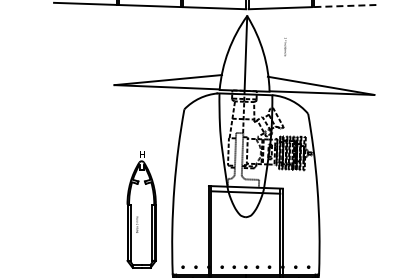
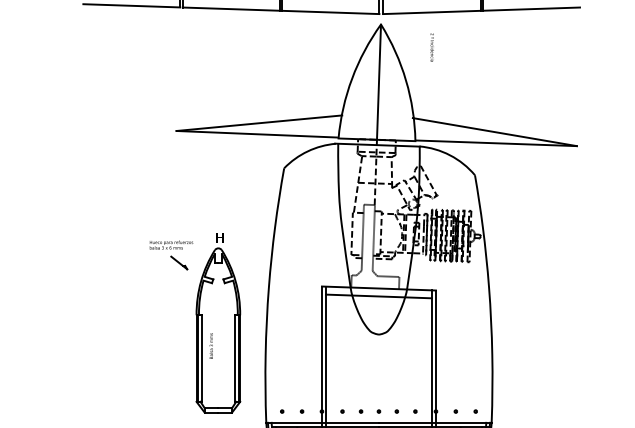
line: (344, 6) -> (530, 9), dashed -> solid
text: (285, 47) -> (432, 48), moved
part: (111, 165) -> (171, 254), added

